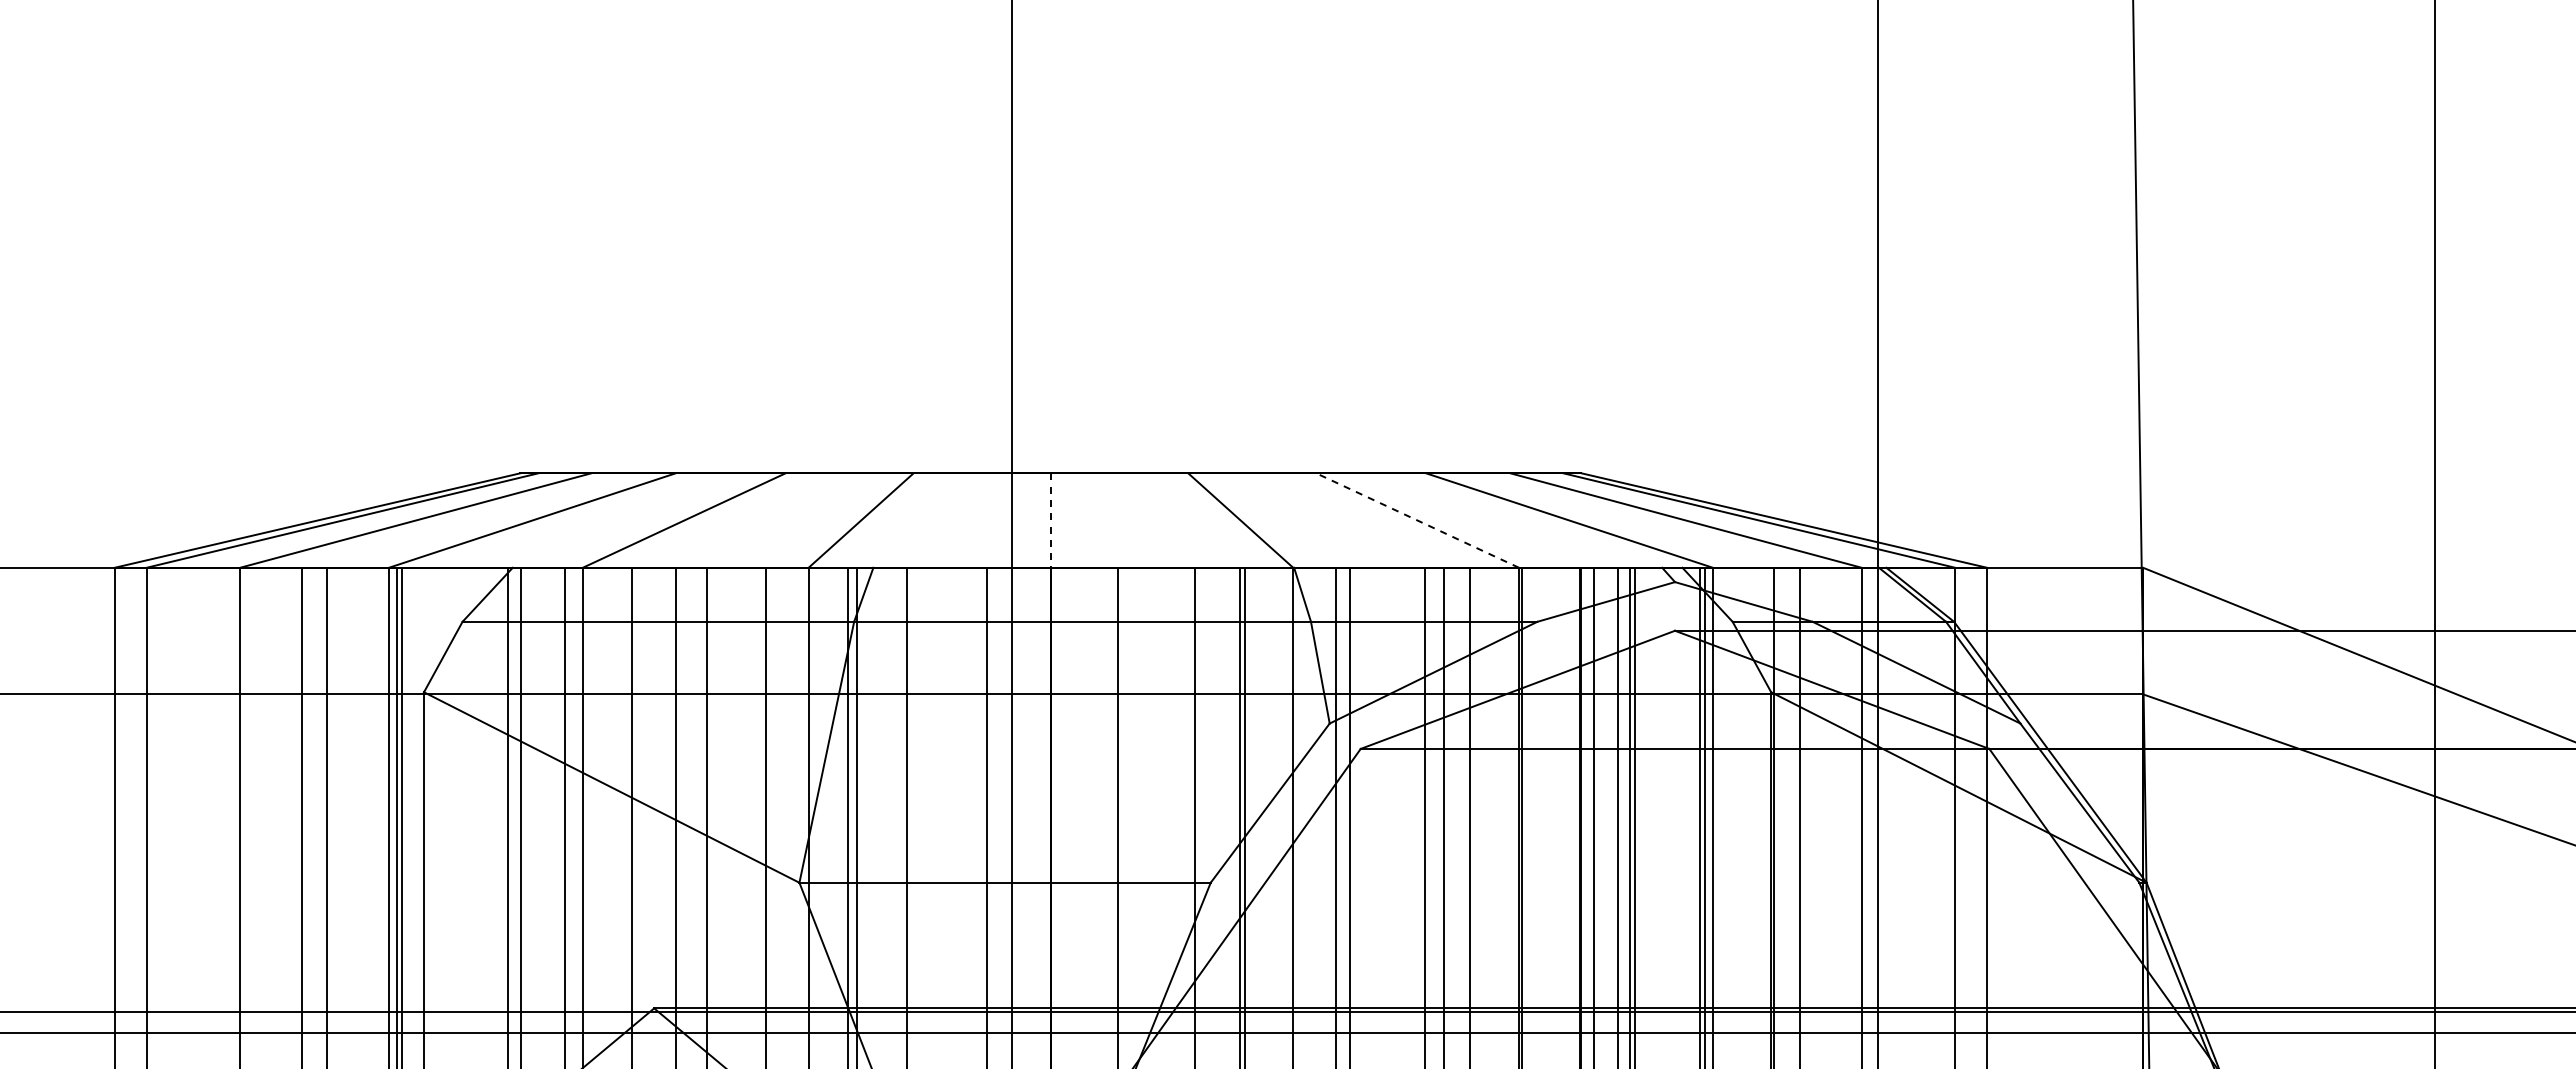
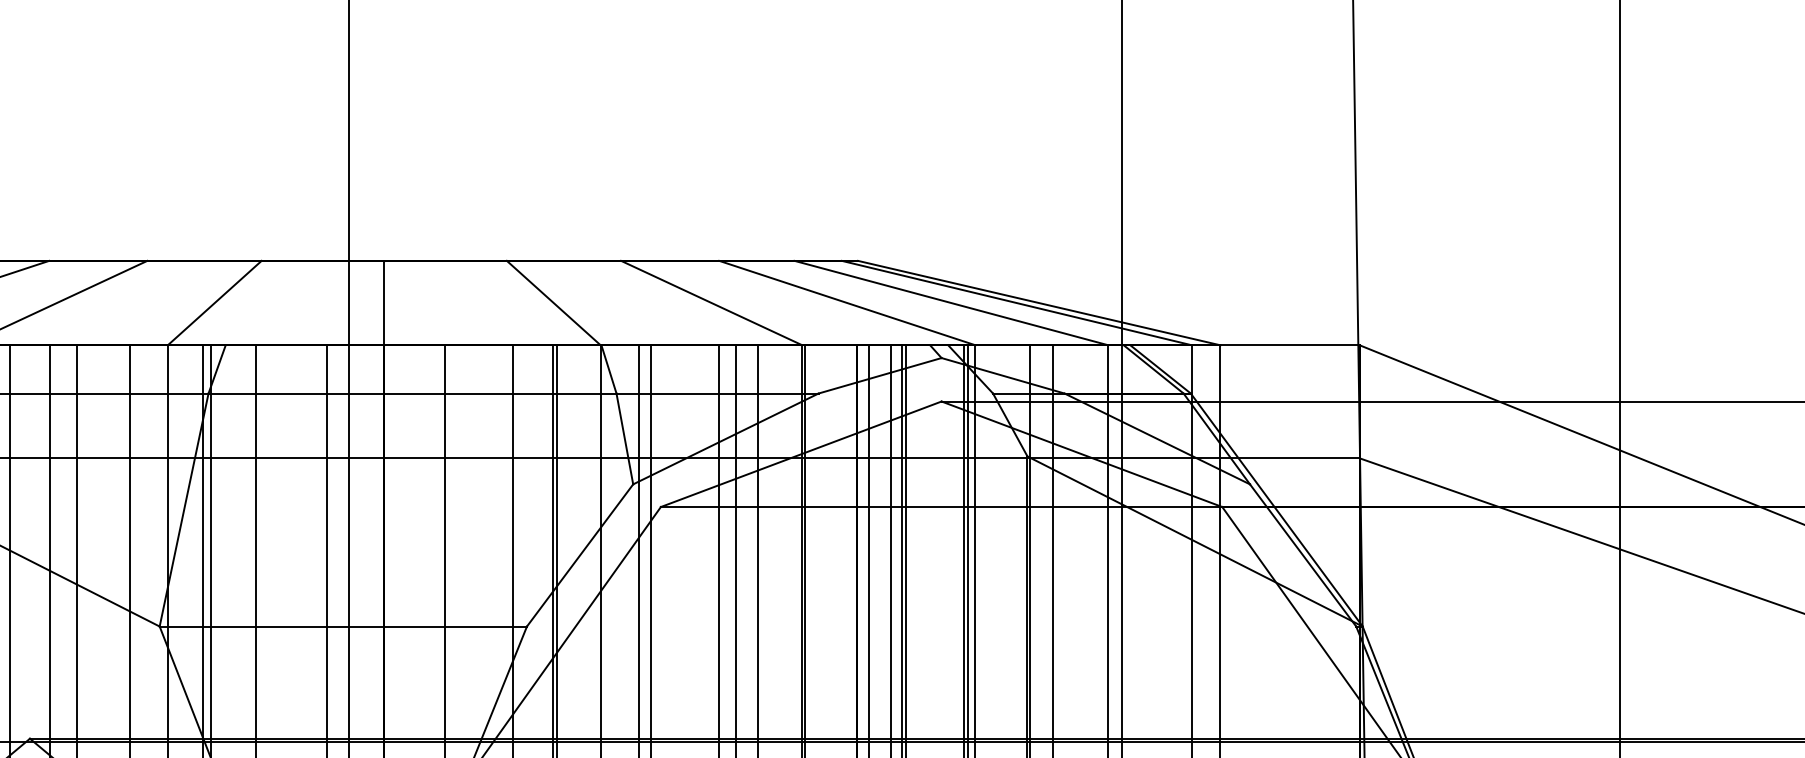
line: (1417, 520) -> (711, 303), dashed -> solid
line: (1050, 521) -> (383, 303), dashed -> solid

